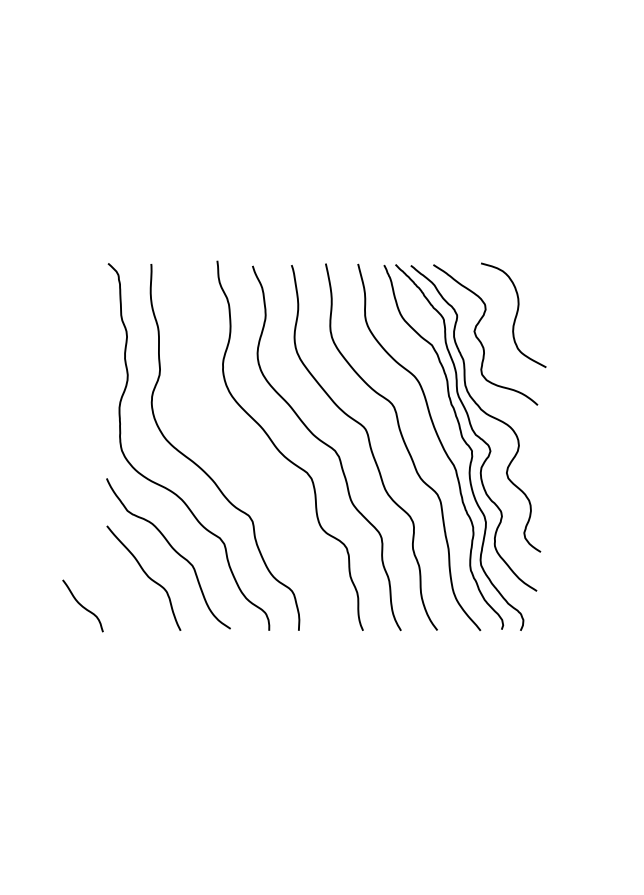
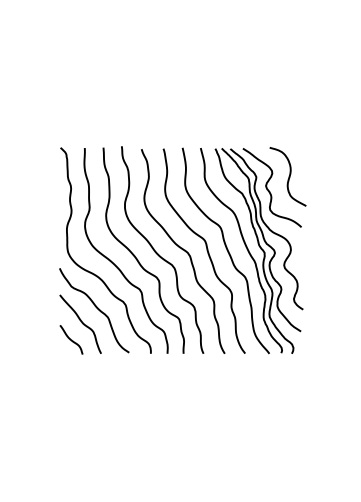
curve: (241, 455) -> (135, 255), added
curve: (83, 605) -> (71, 339), moved

